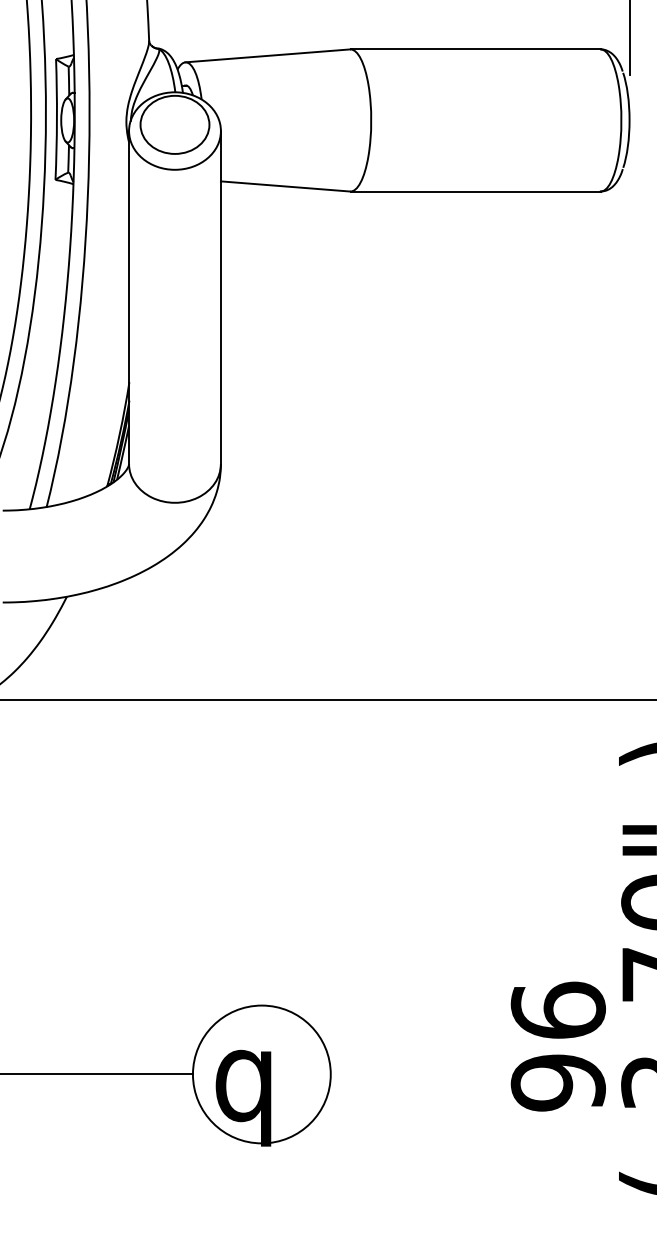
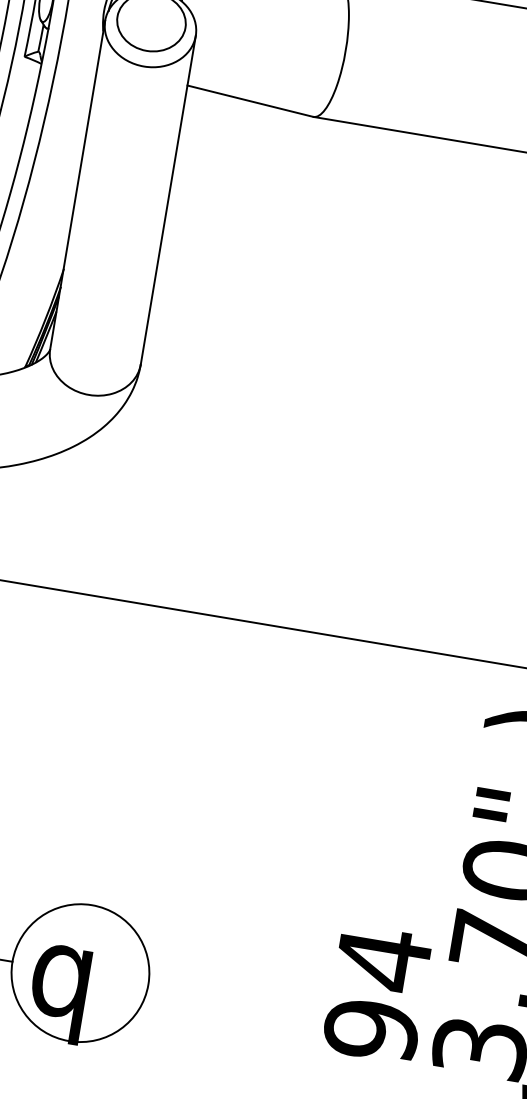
text: (557, 1011) -> (382, 959), 96 -> 94

